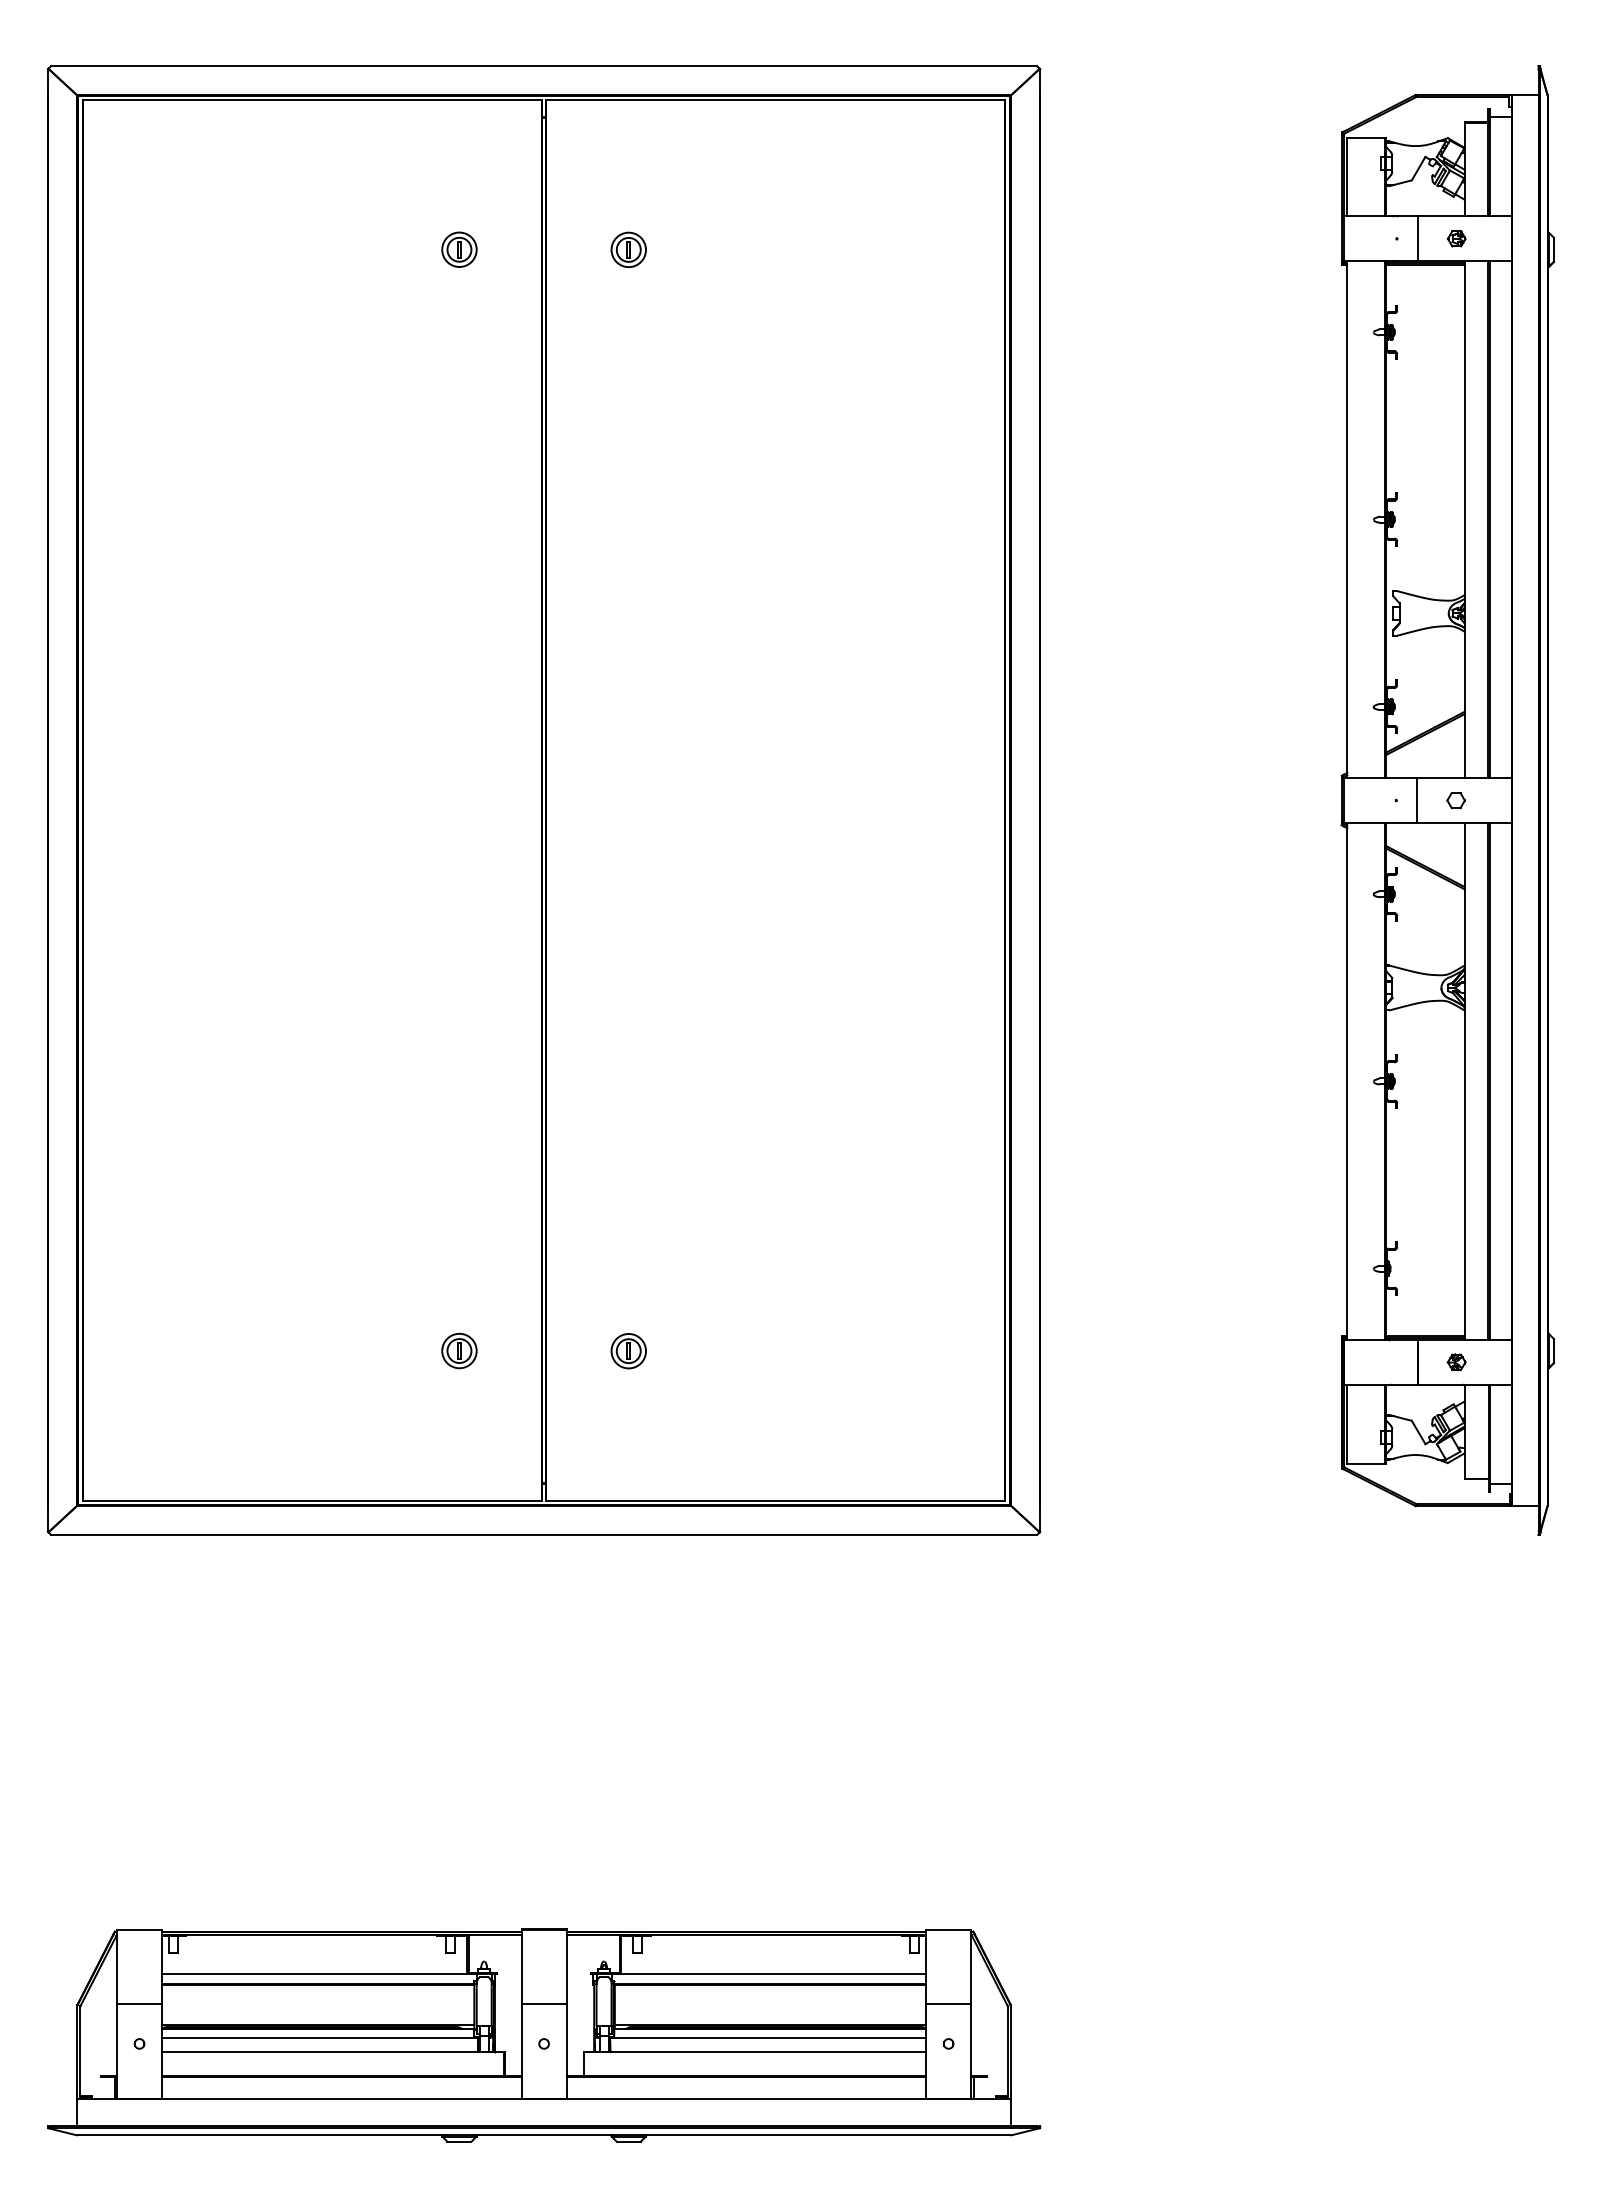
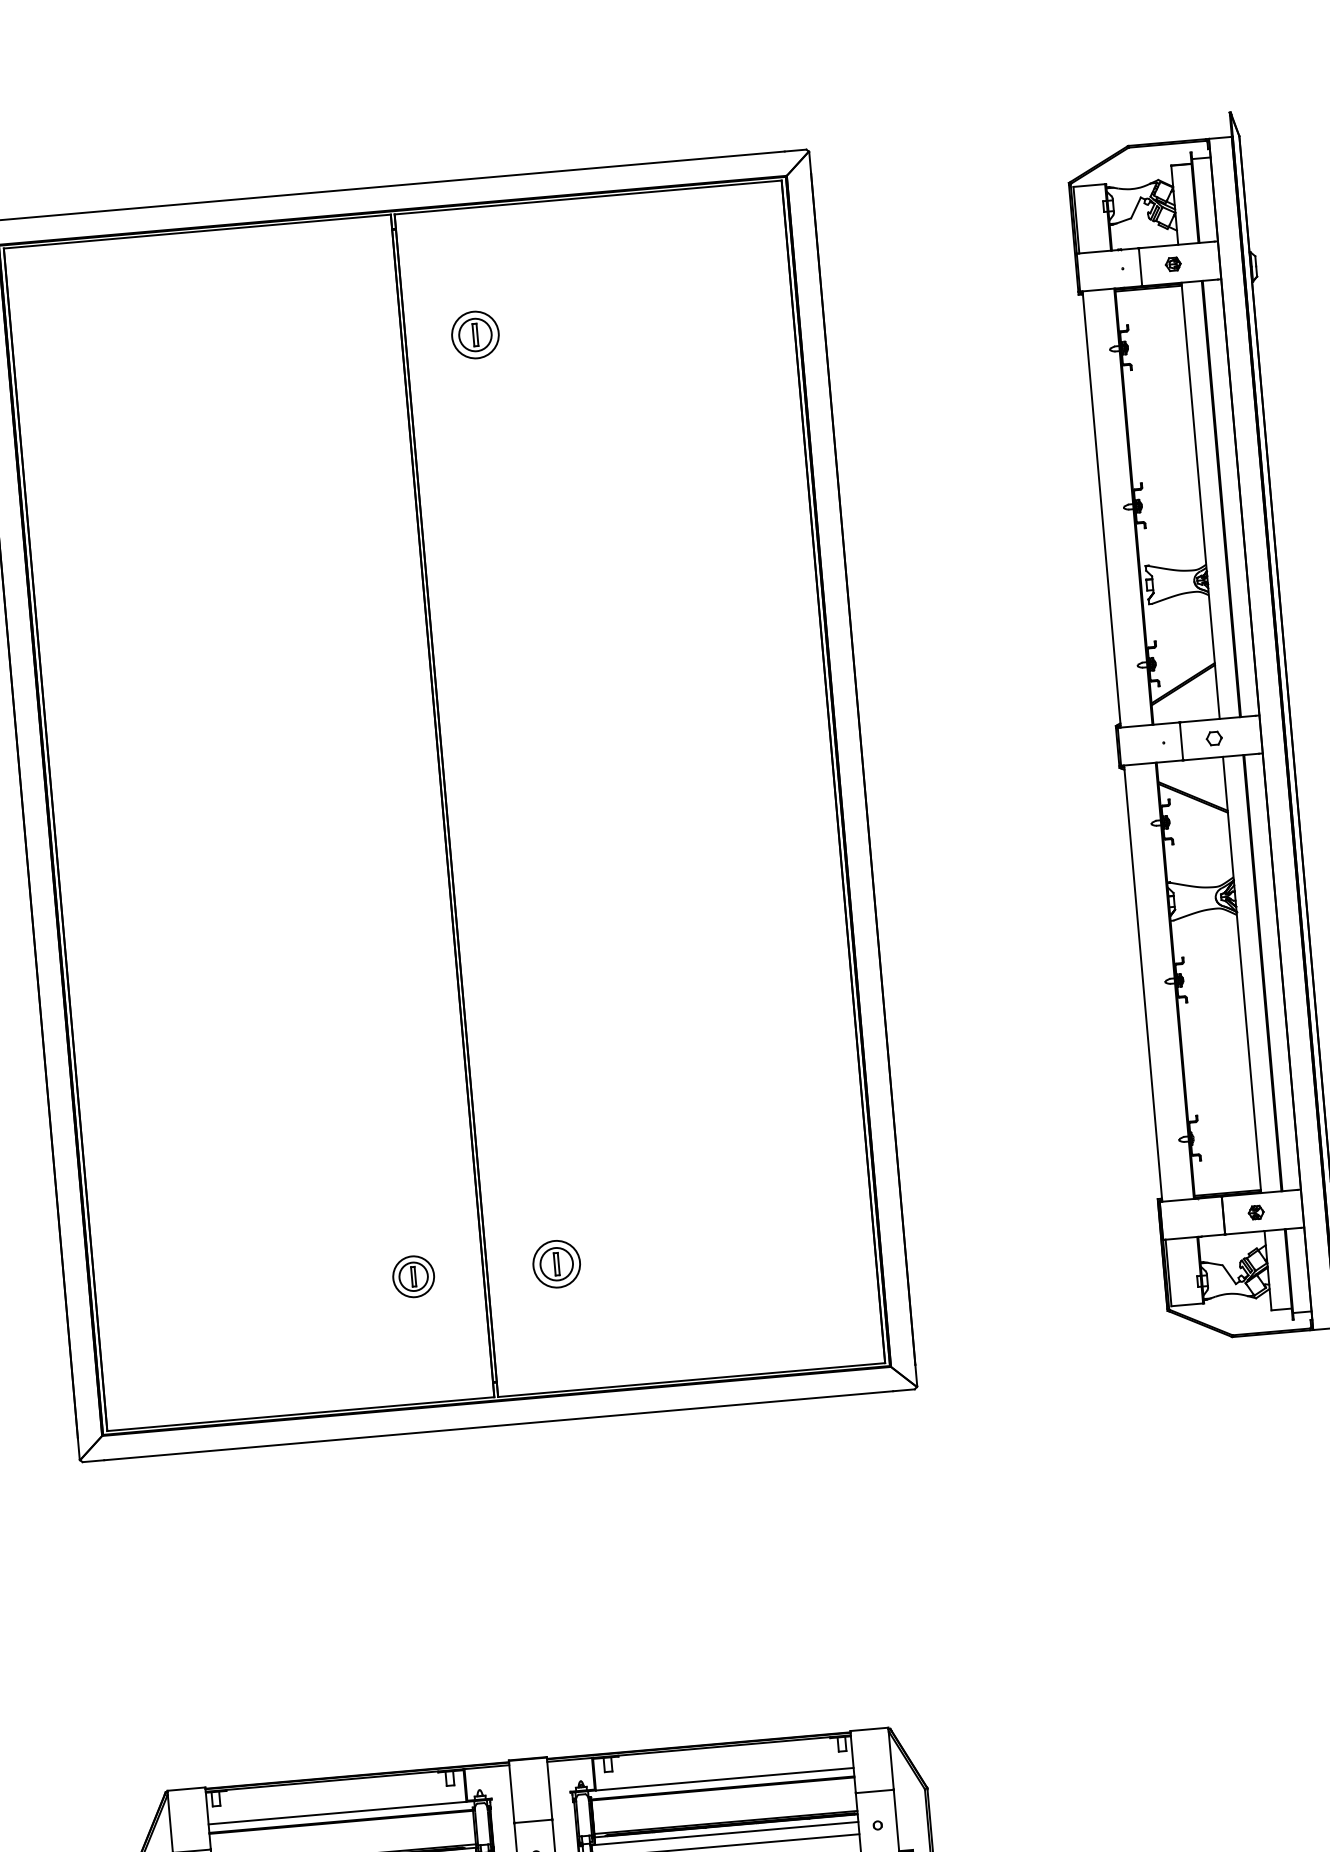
part: (459, 249) -> (332, 346), removed
part: (628, 249) -> (475, 334), size x1.6
part: (459, 1350) -> (413, 1276), size x1.4
part: (628, 1351) -> (556, 1264), size x1.6

